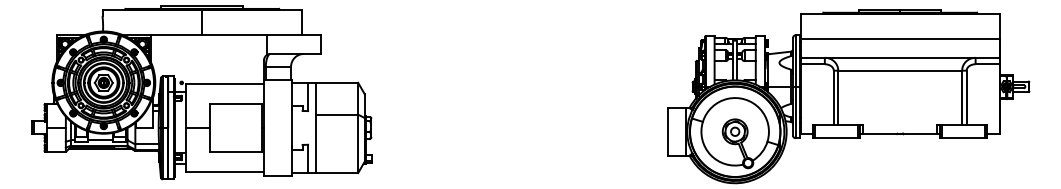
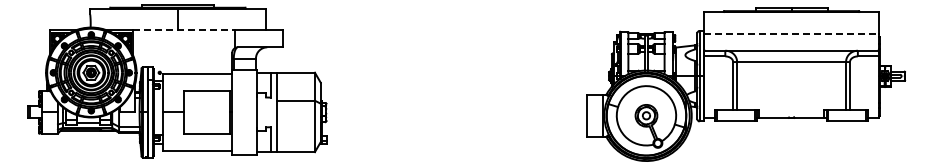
line: (209, 34) -> (184, 30), solid -> dashed
line: (900, 38) -> (791, 33), solid -> dashed

